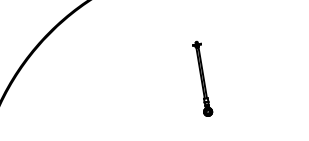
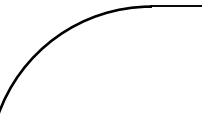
part: (202, 78) -> (147, 81), removed

